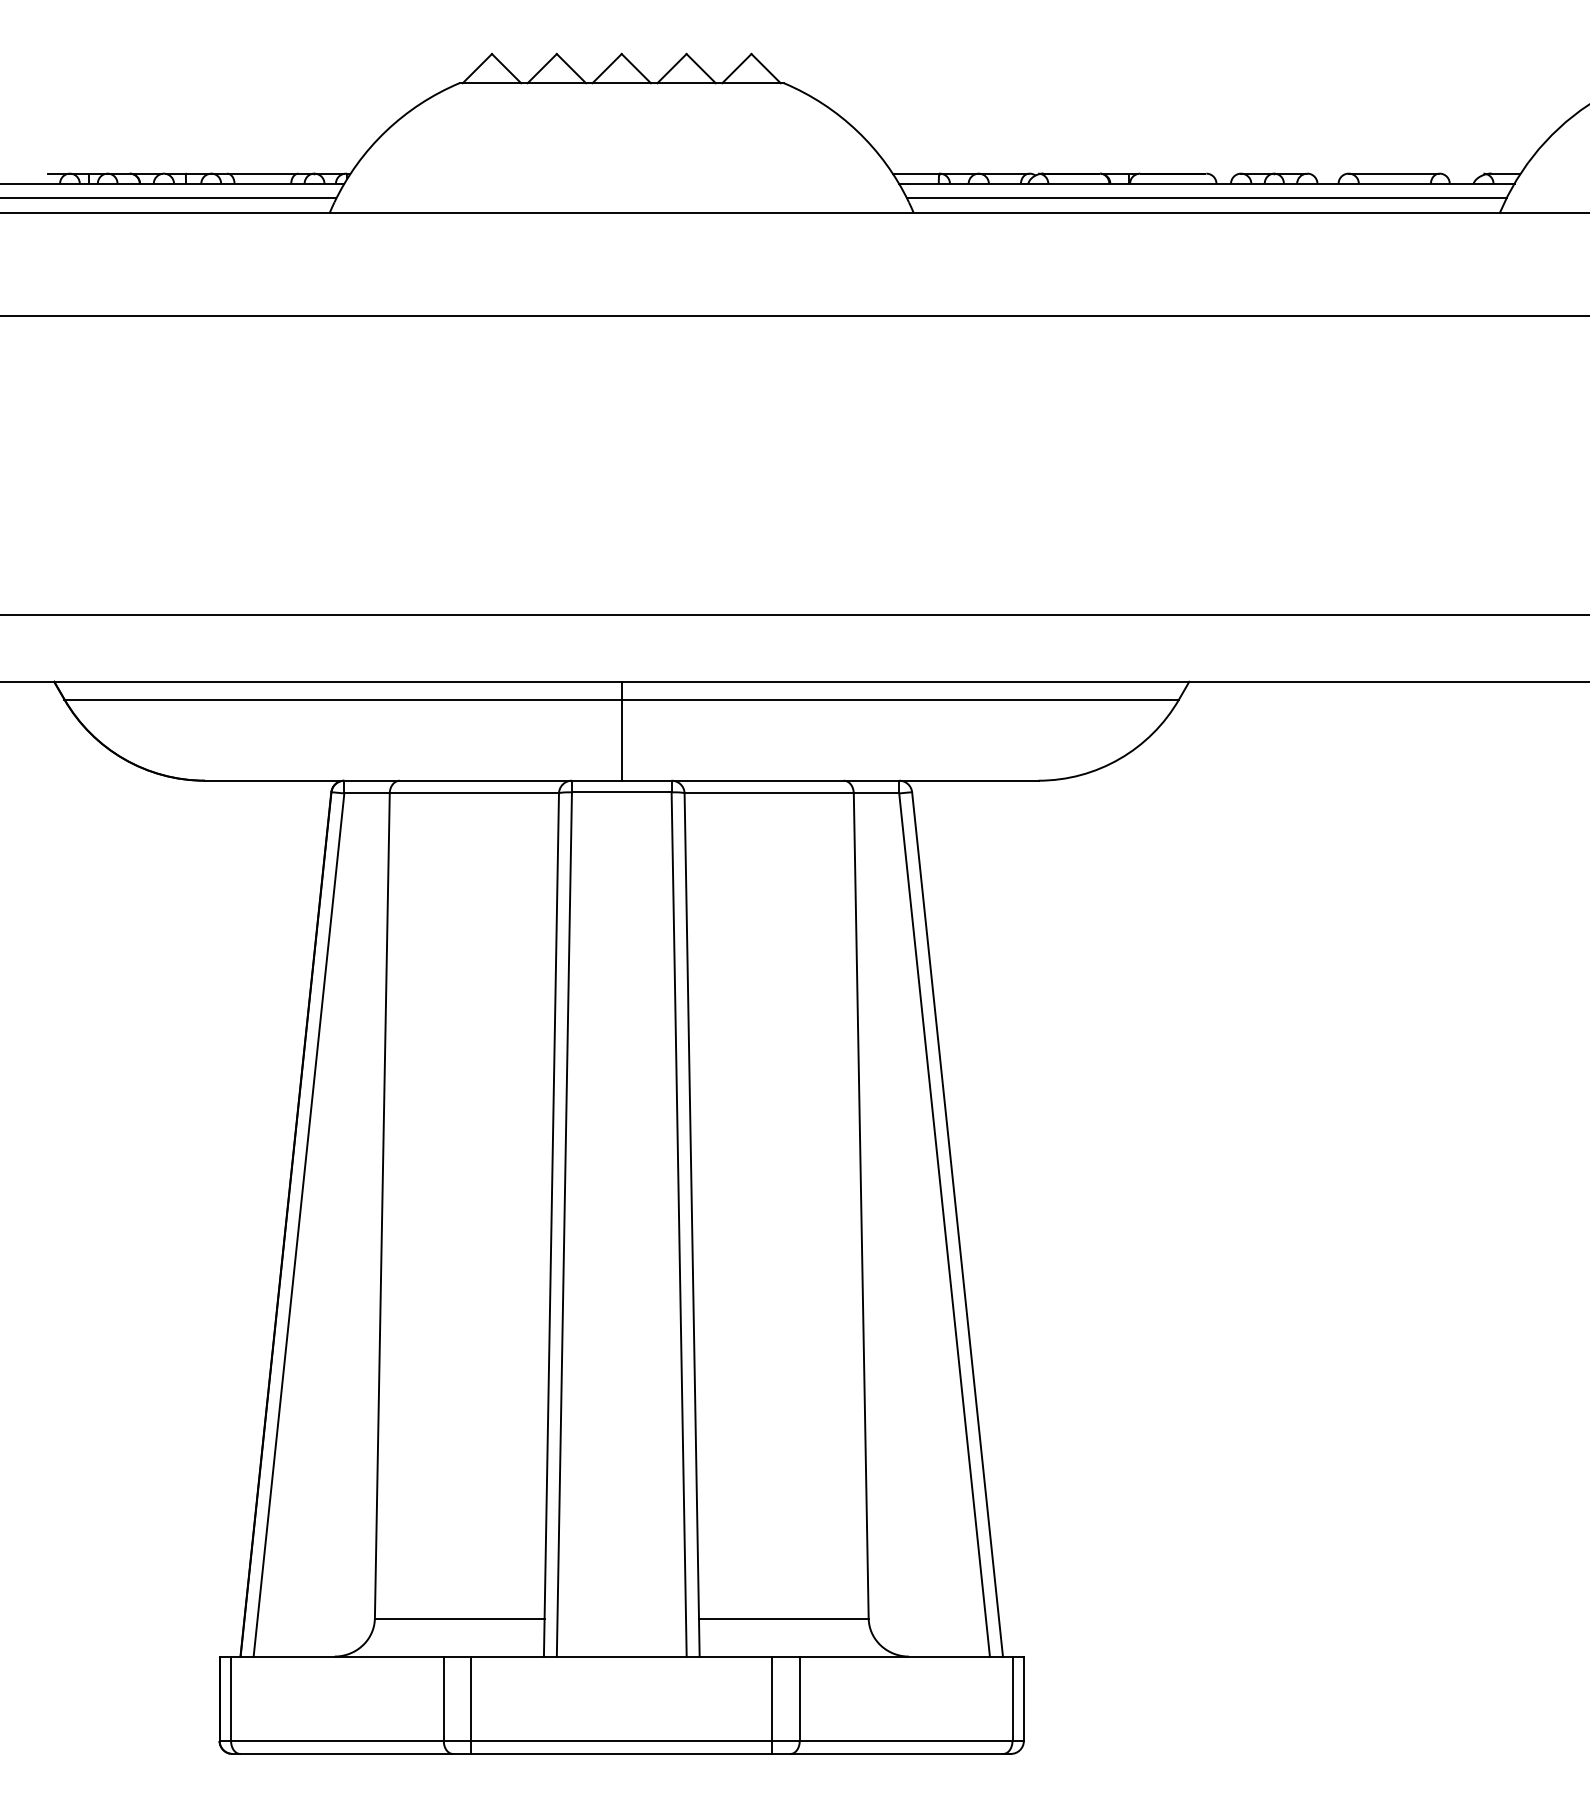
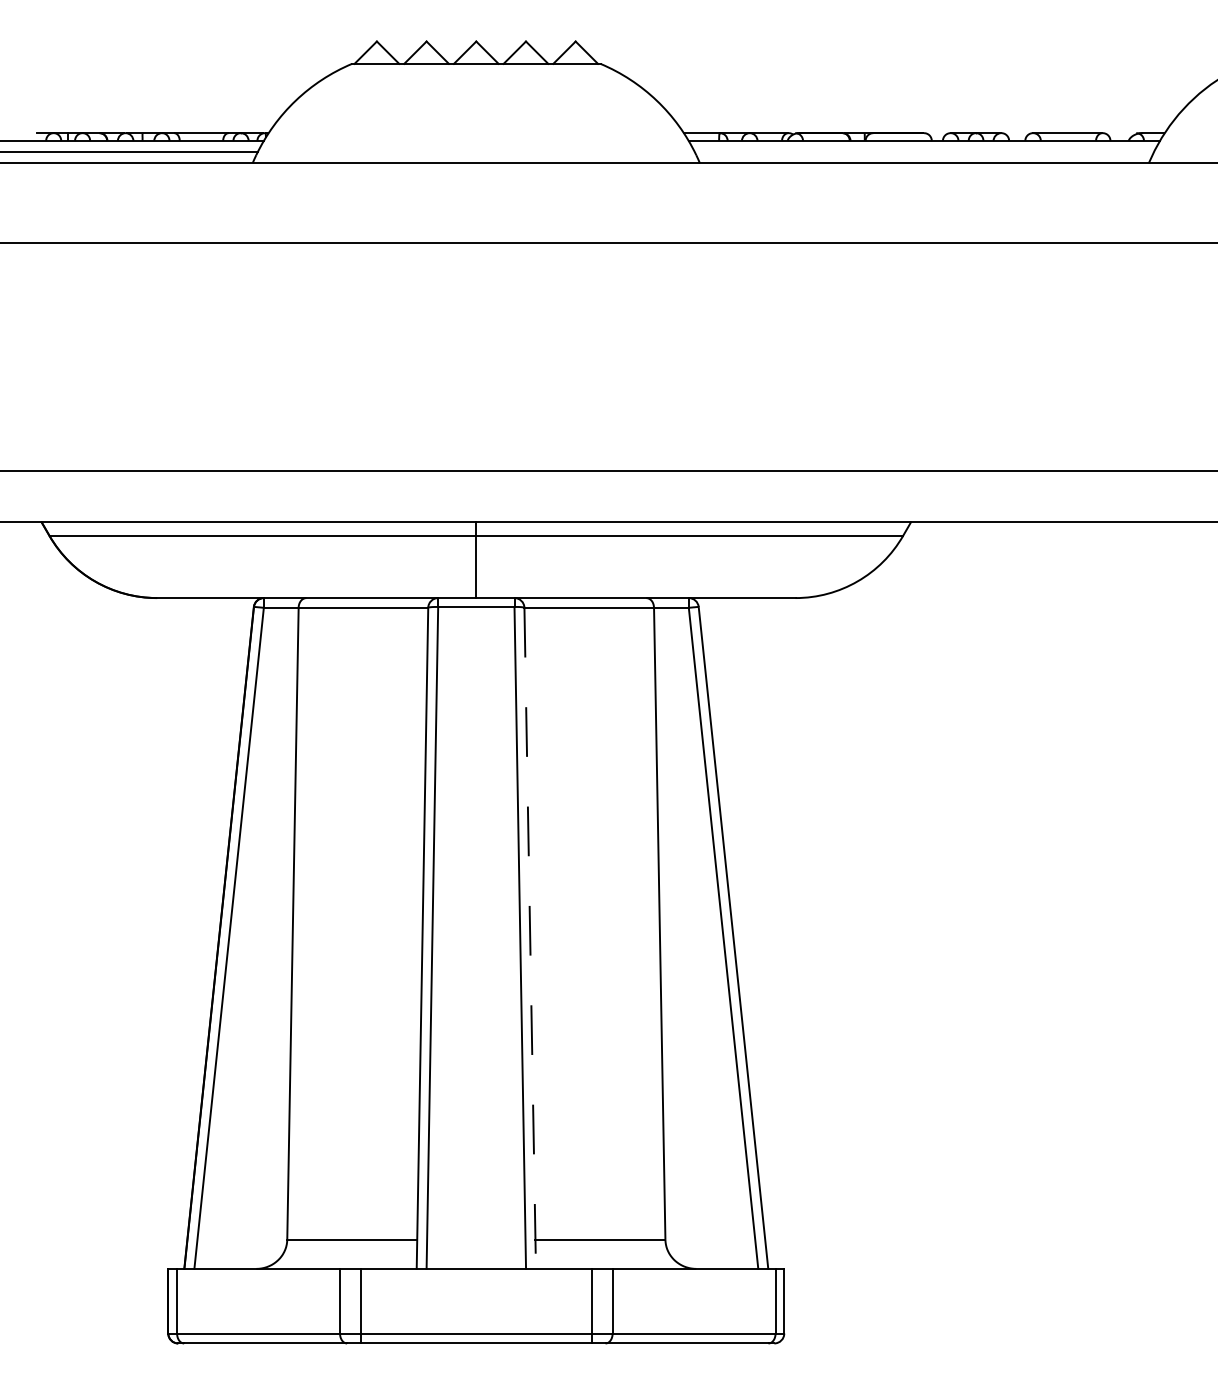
line: (1205, 198) -> (923, 152), removed
line: (692, 1225) -> (530, 938), solid -> dashed

